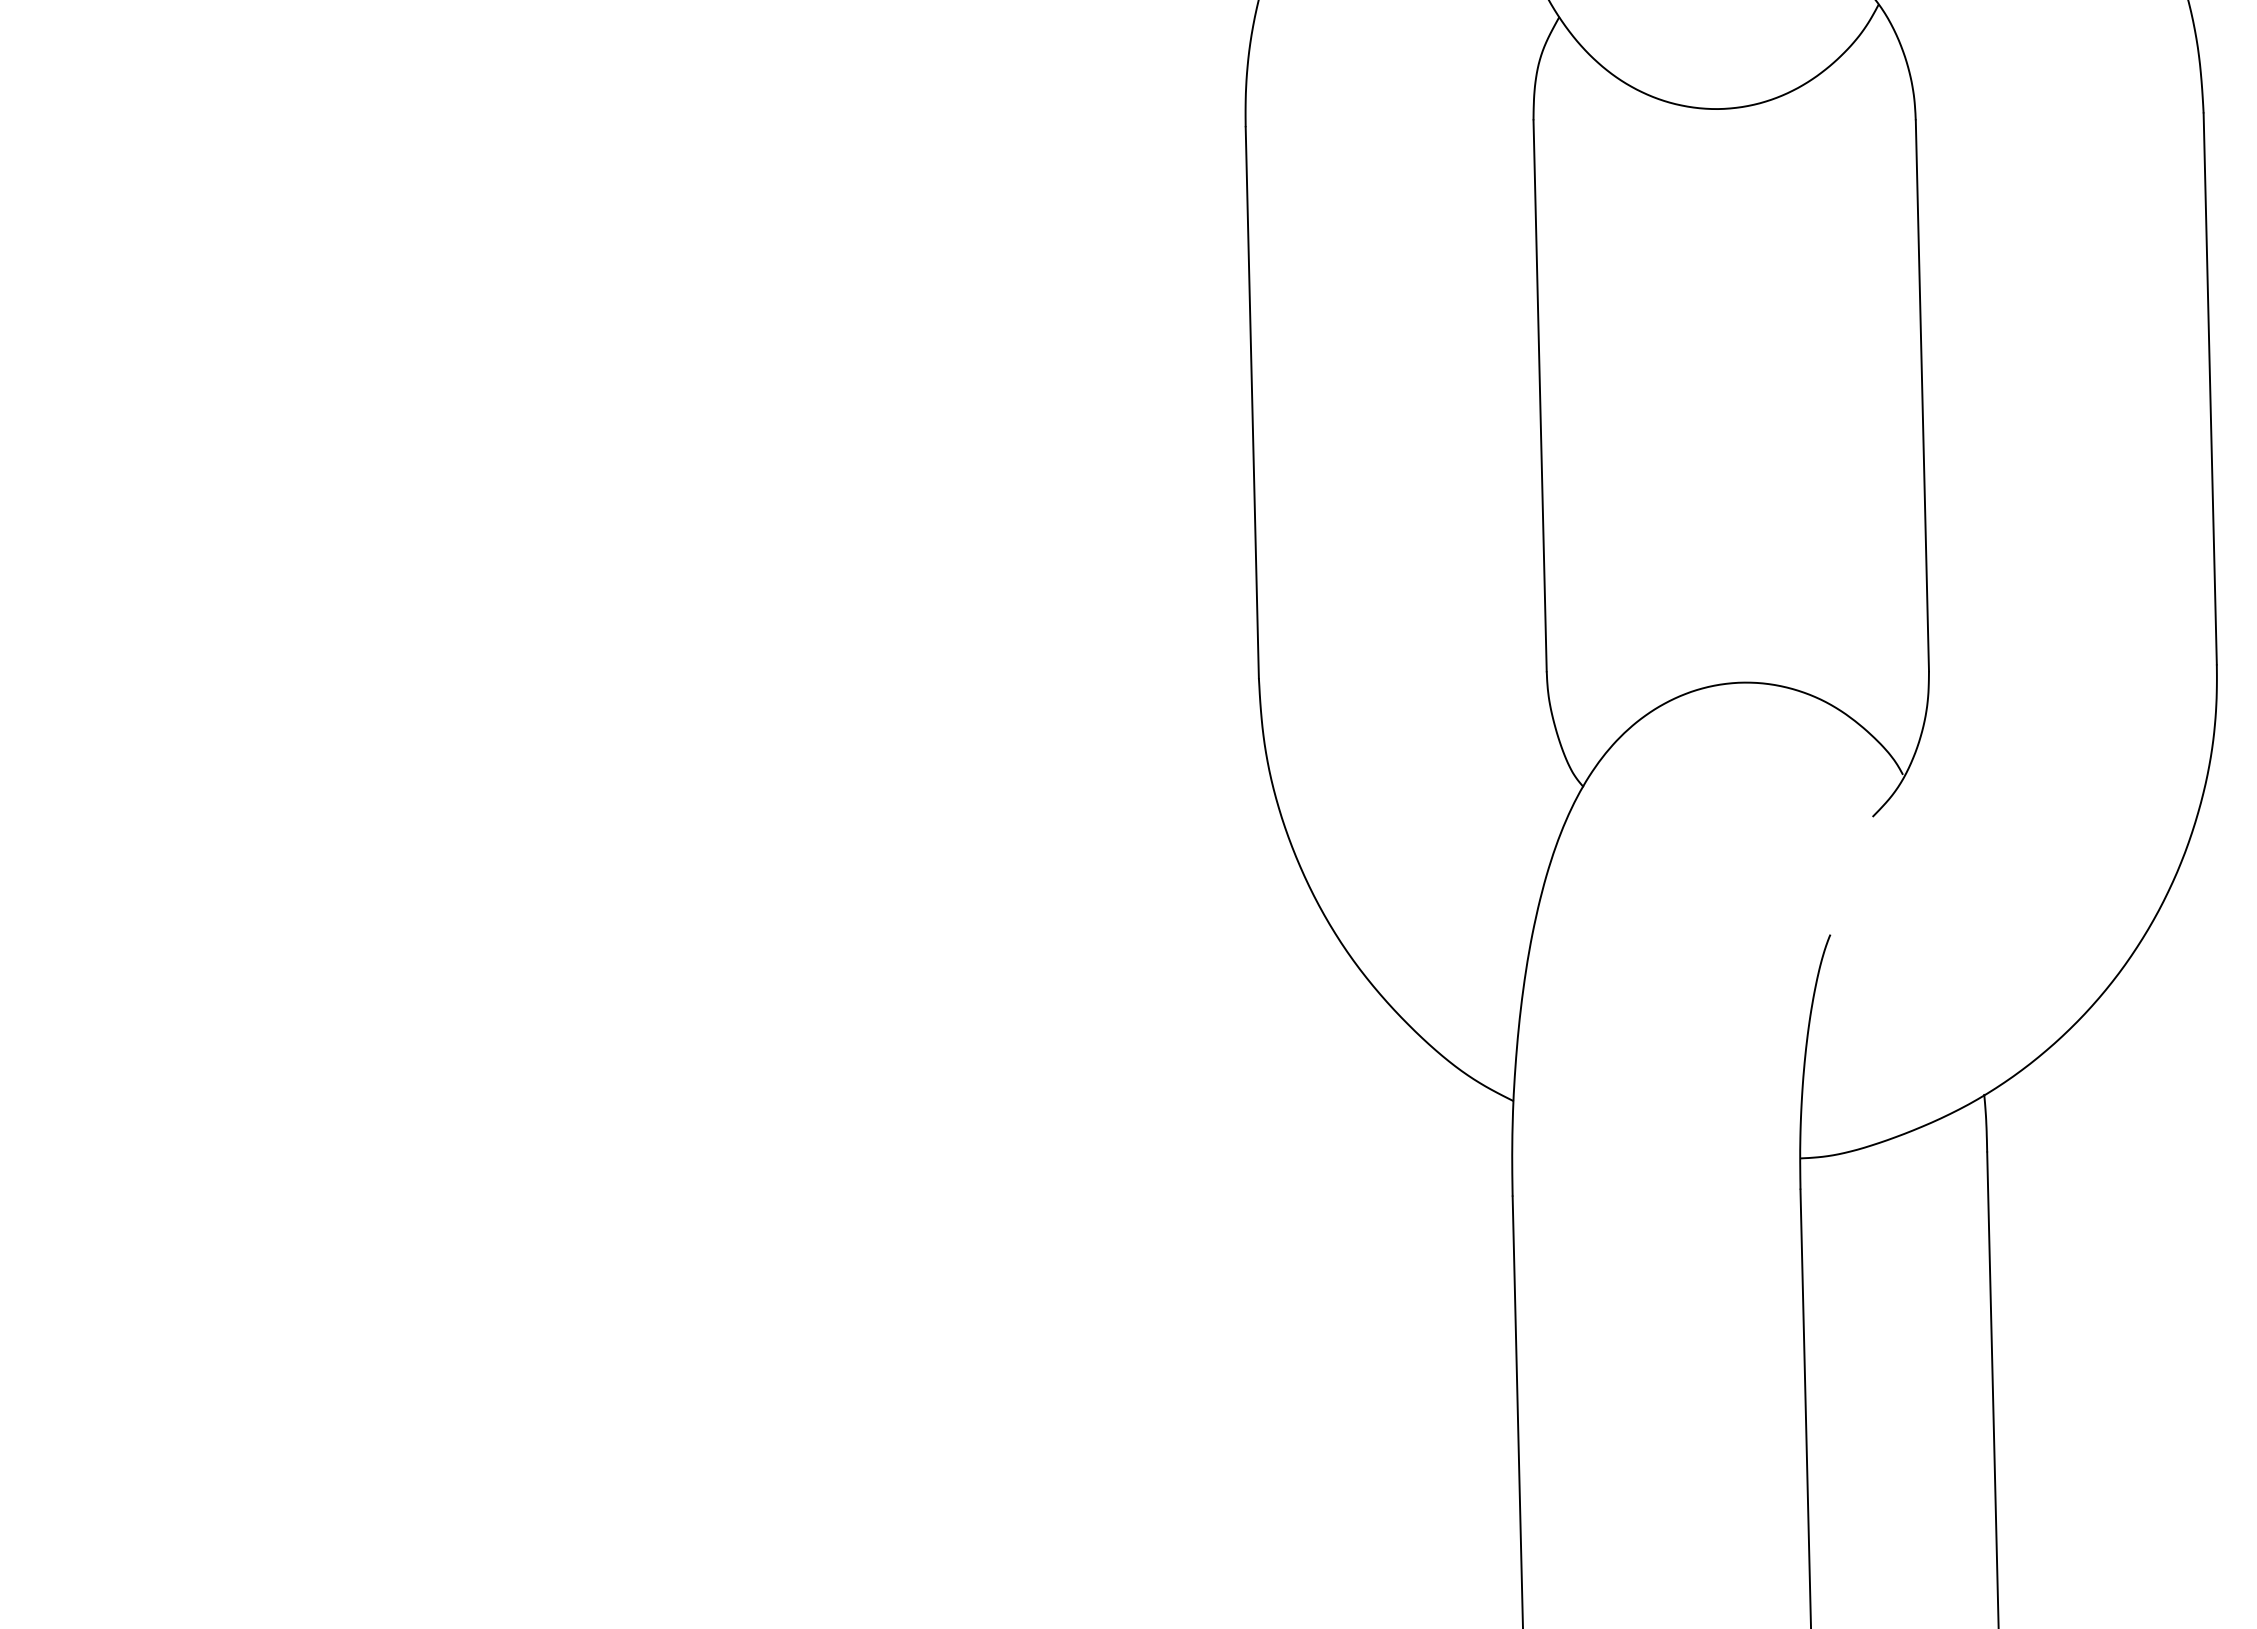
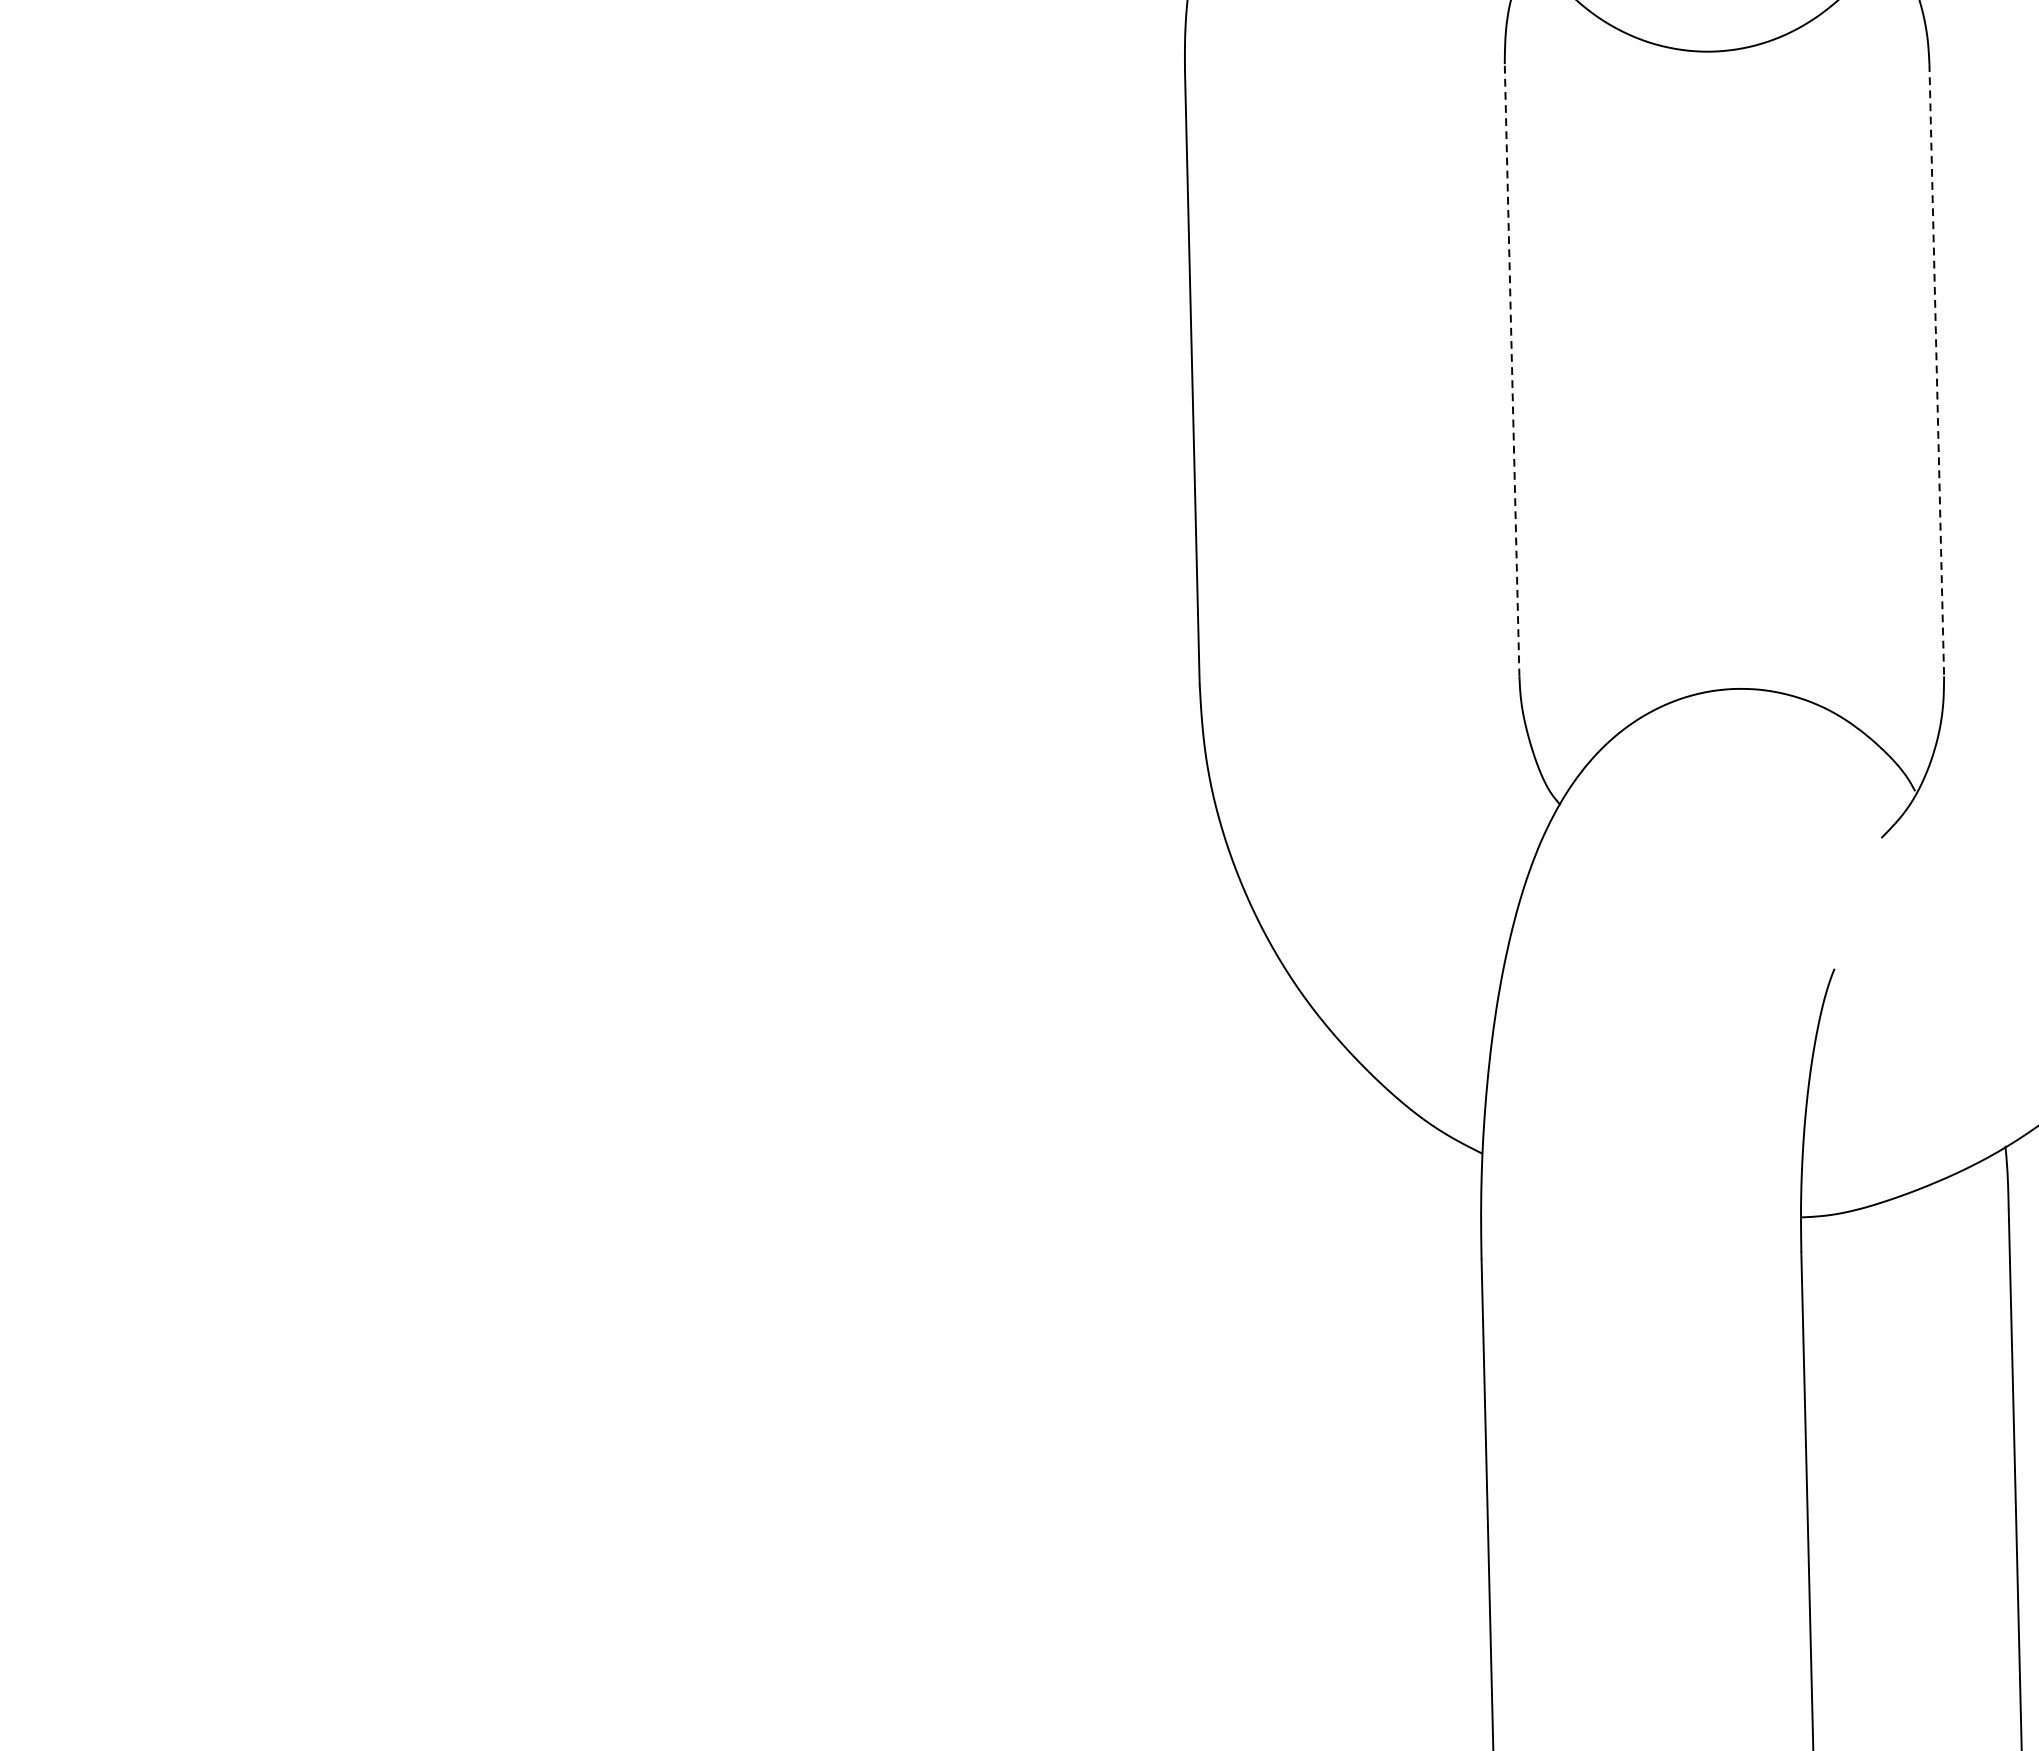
line: (1540, 395) -> (1512, 369), solid -> dashed
line: (1922, 395) -> (1936, 369), solid -> dashed

